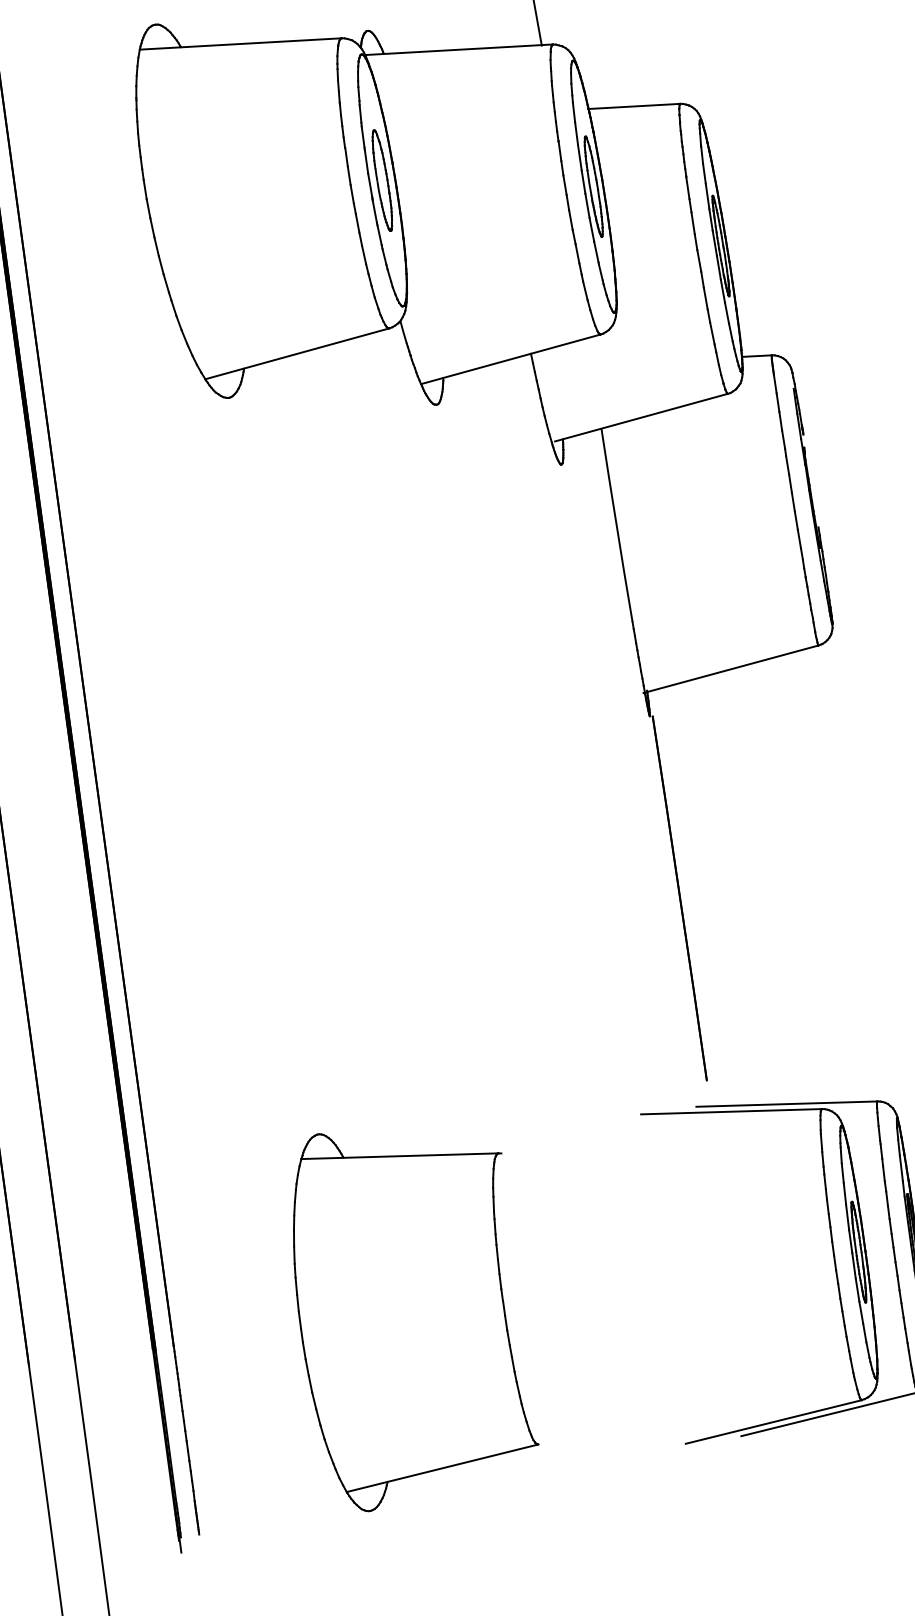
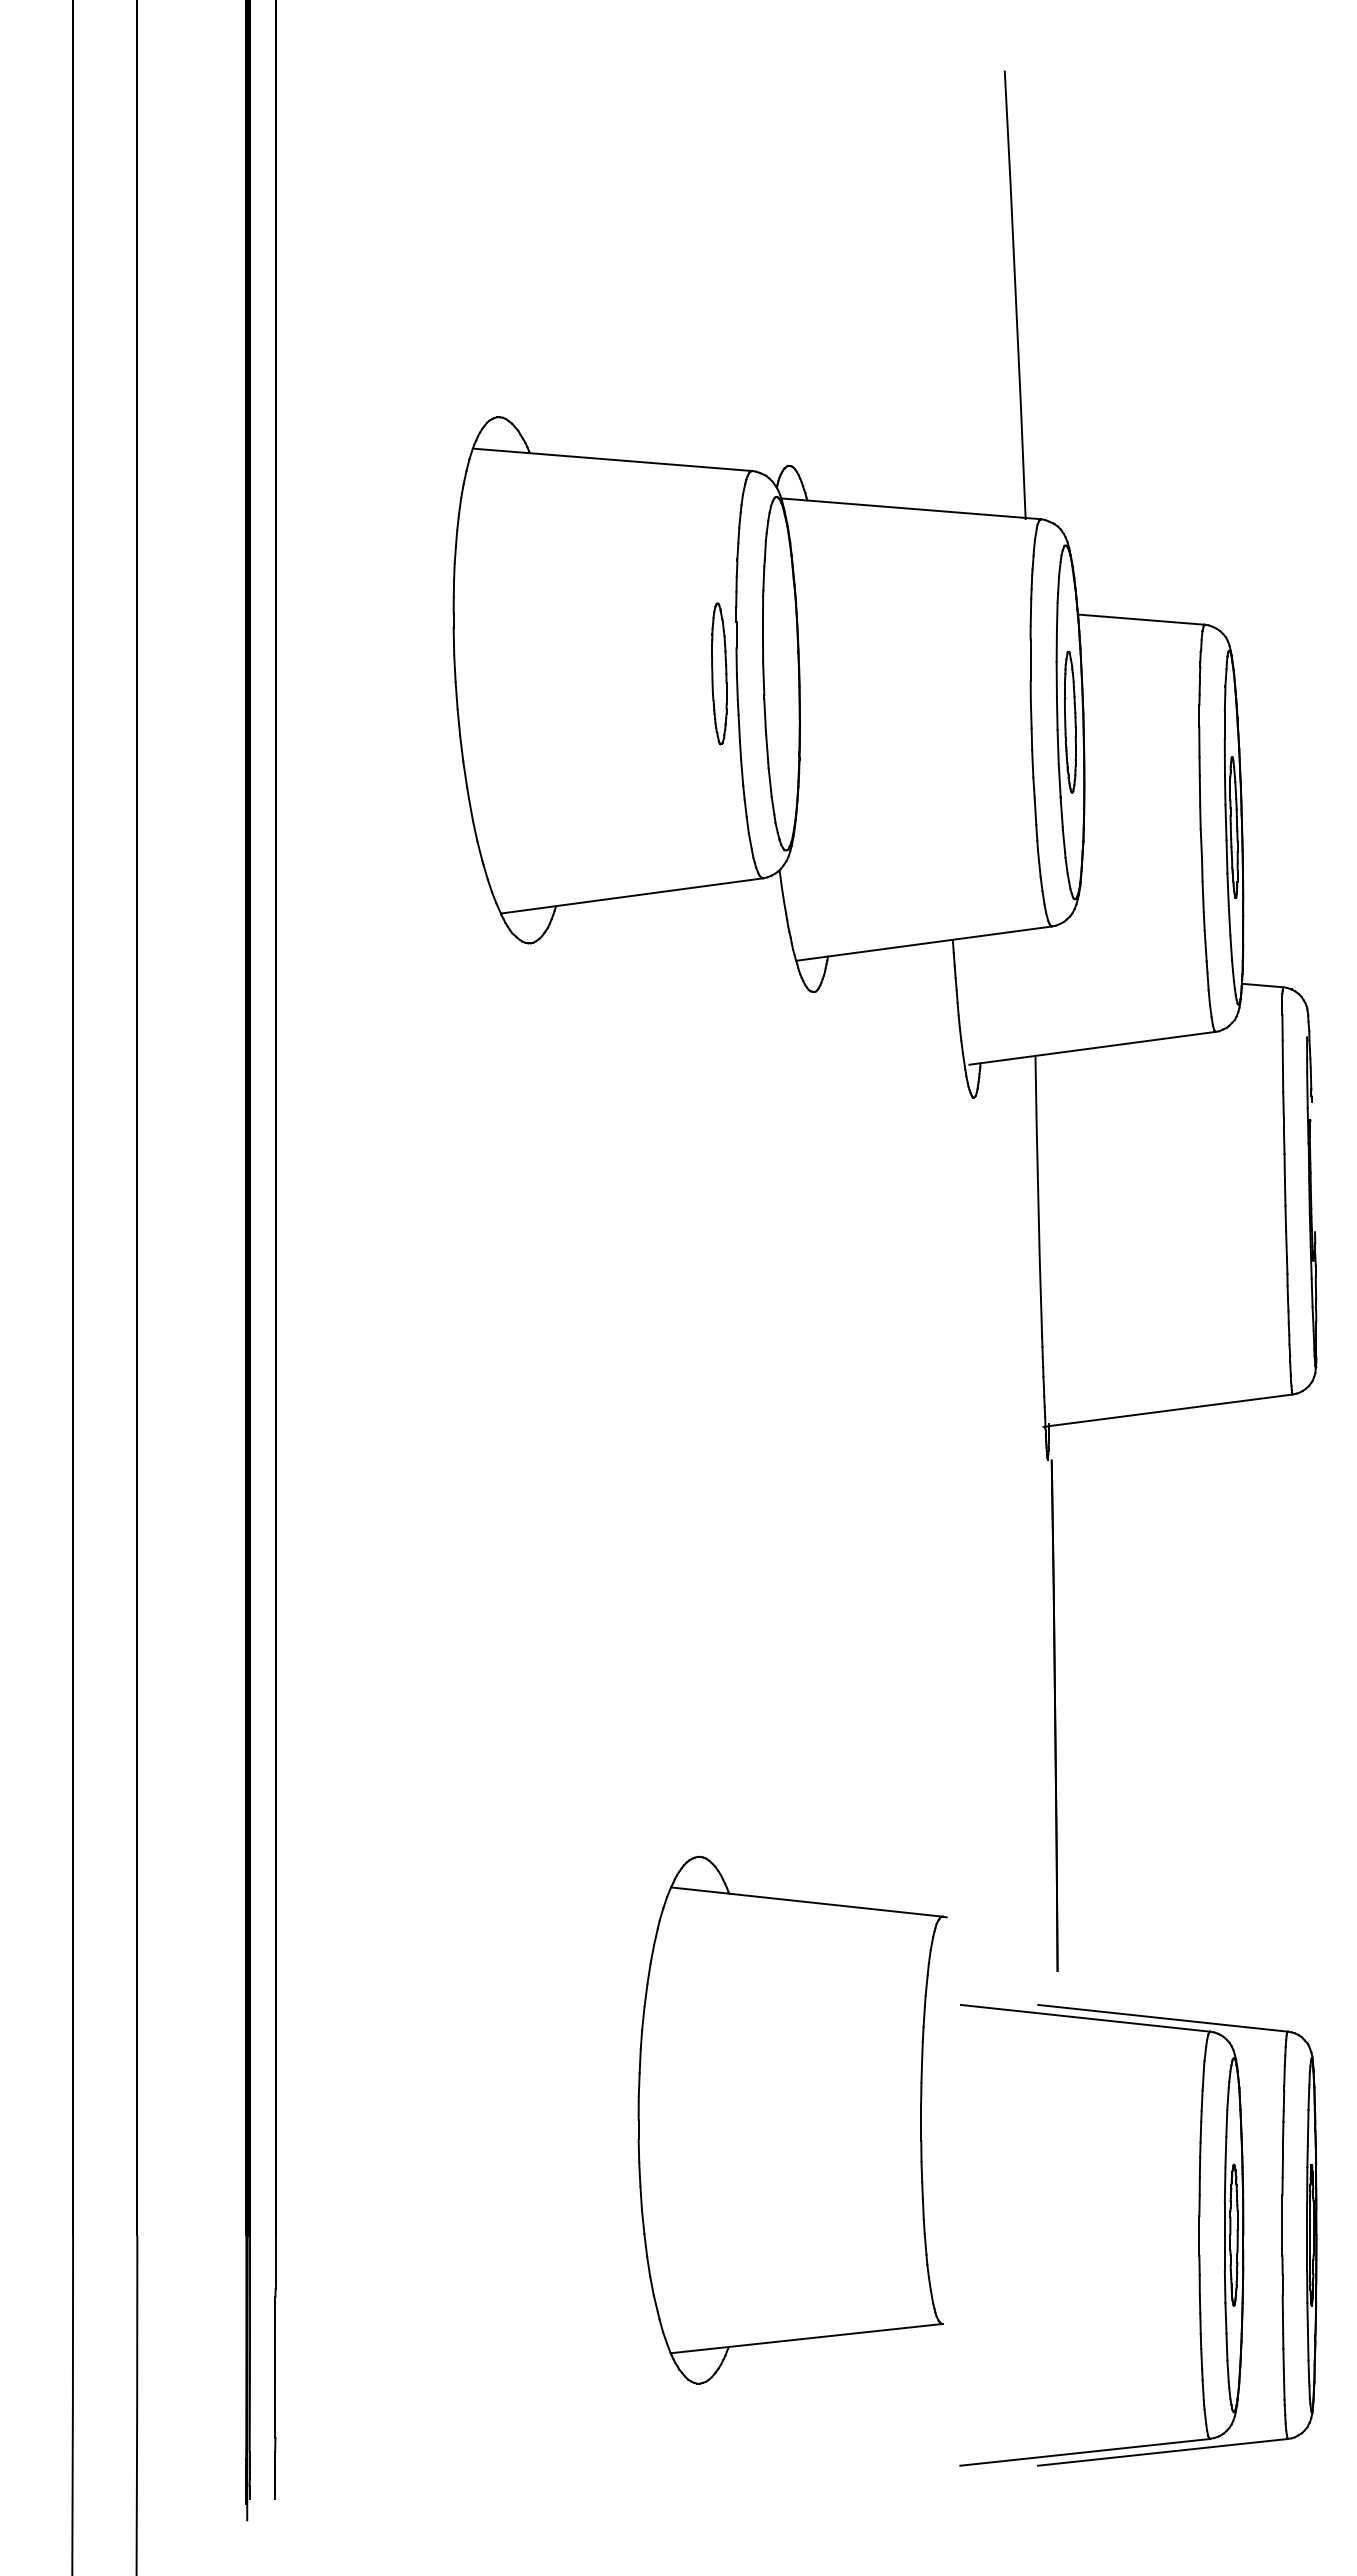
part: (382, 180) -> (719, 673), moved
part: (410, 1313) -> (792, 2119), moved

